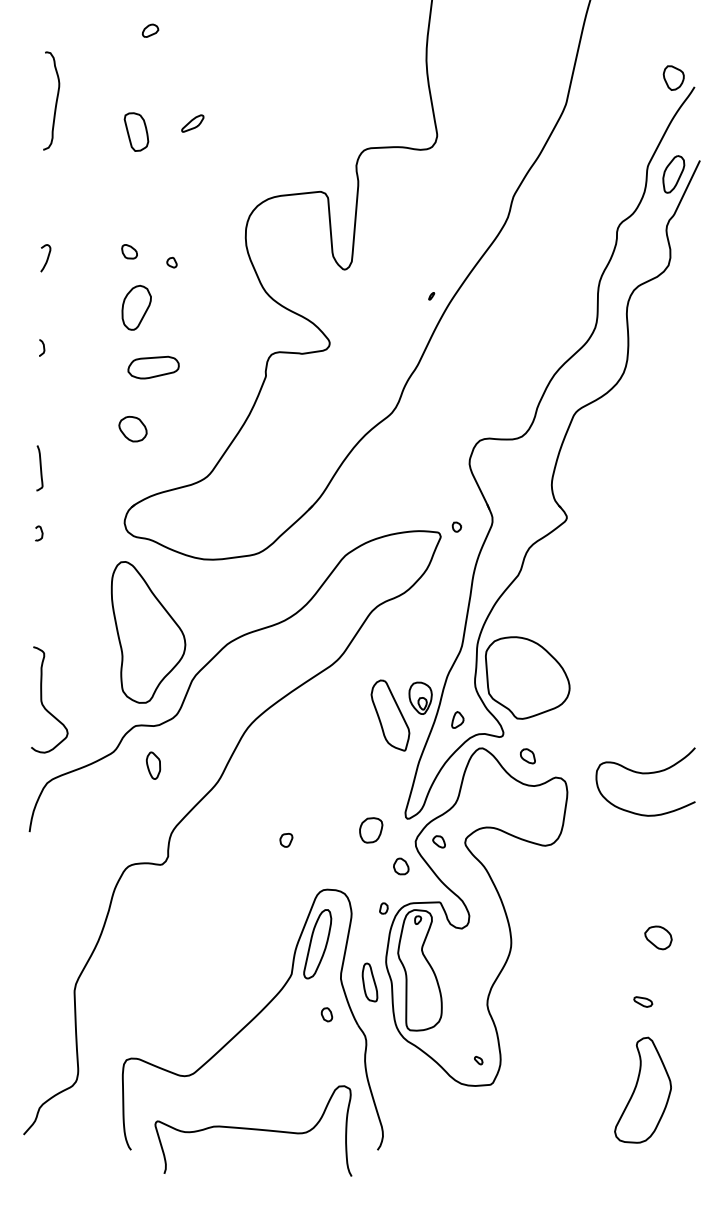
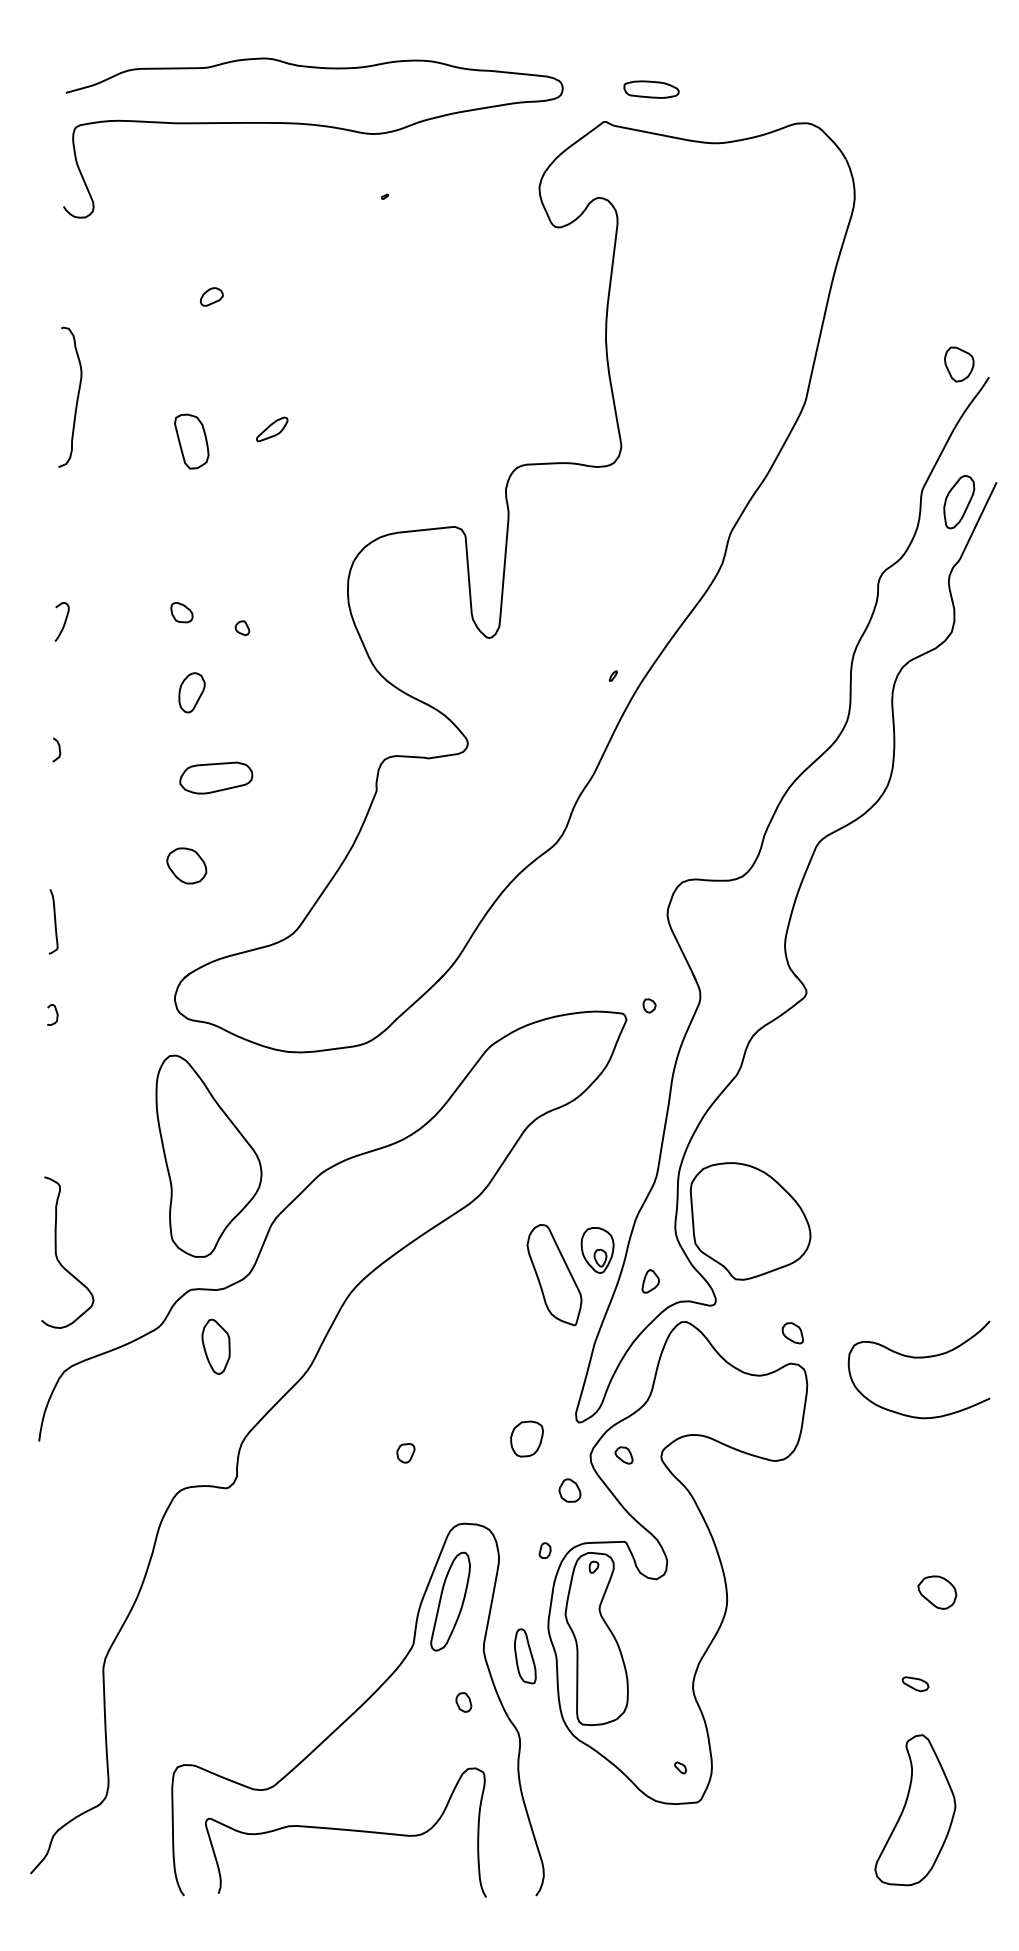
part: (136, 307) -> (191, 692), size x0.62
part: (527, 756) -> (792, 1333), moved
part: (153, 765) -> (215, 1346), size x1.43
curve: (253, 1129) -> (345, 1830), moved

